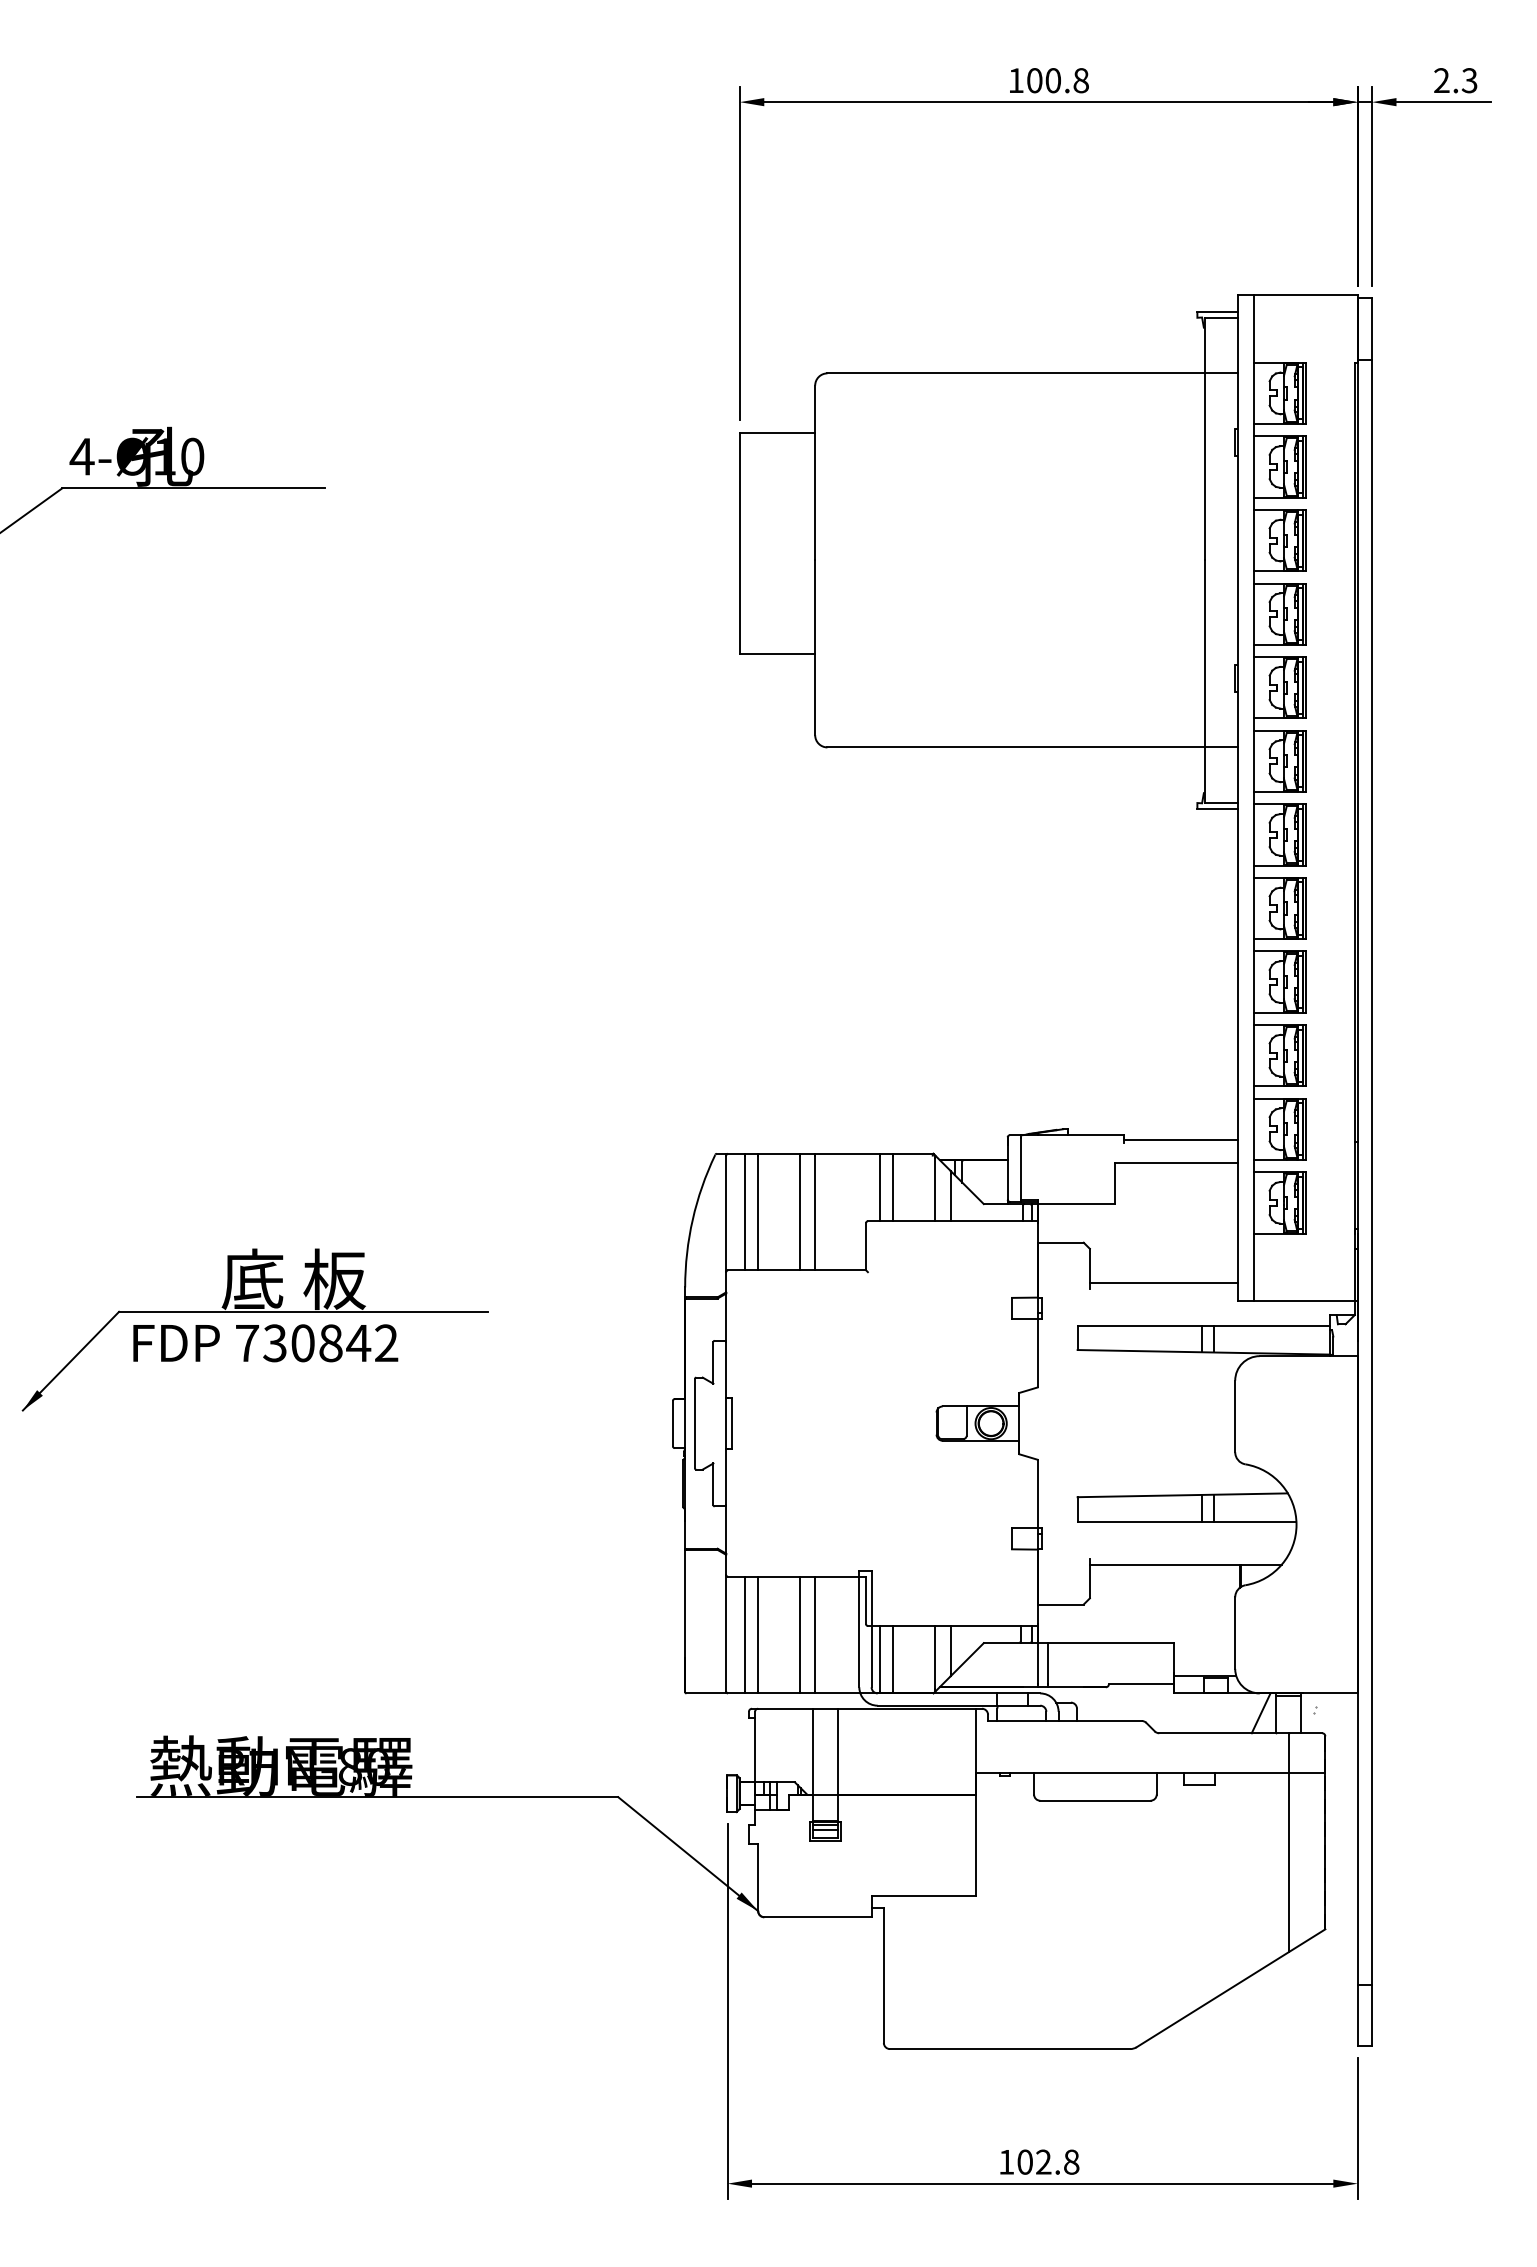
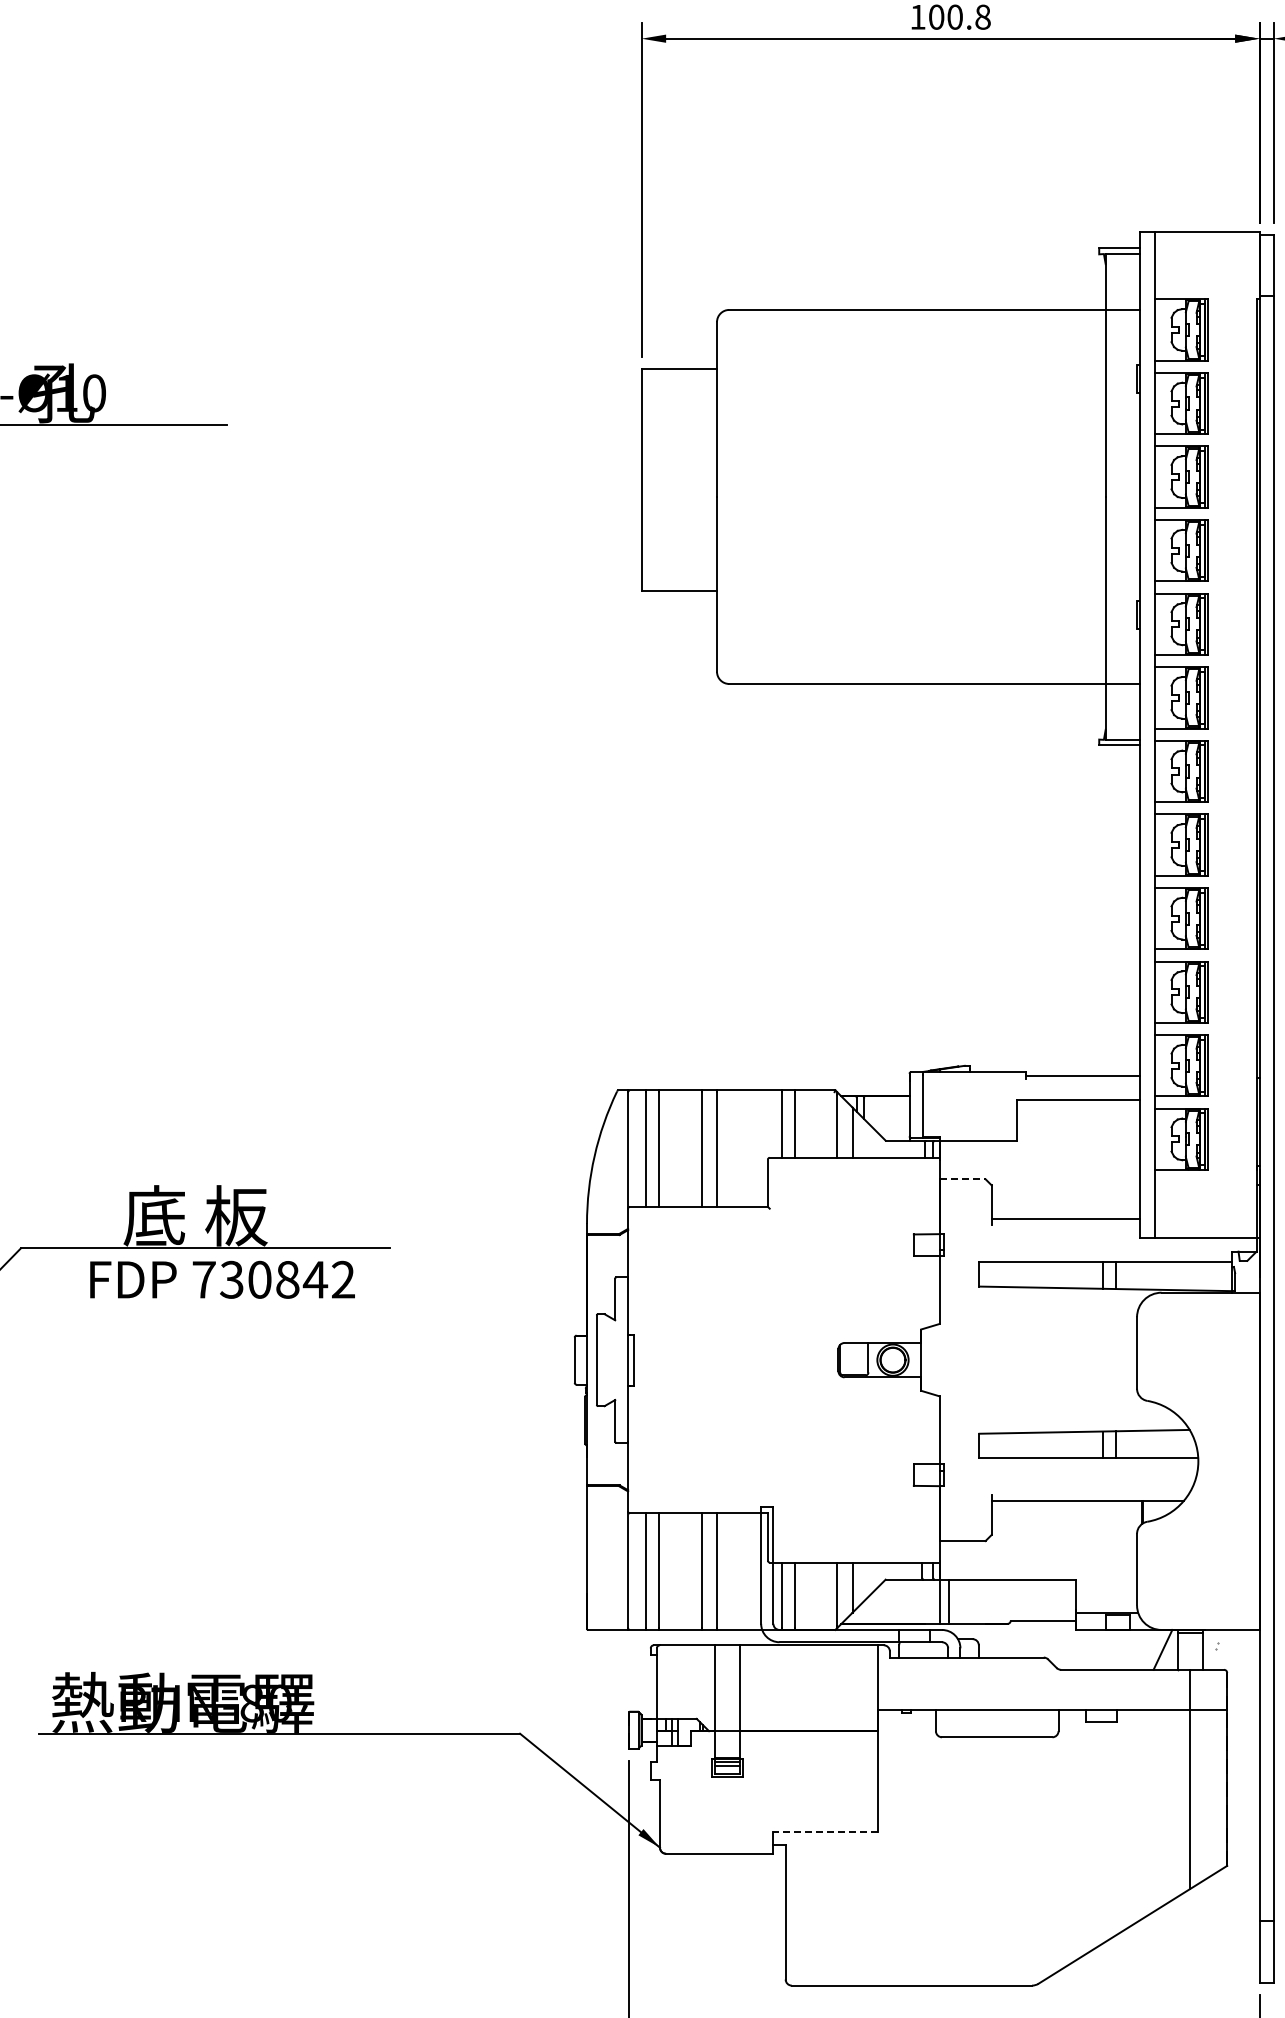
line: (1060, 1242) -> (962, 1179), solid -> dashed
text: (265, 1343) -> (222, 1280), moved
line: (923, 1895) -> (825, 1832), solid -> dashed

